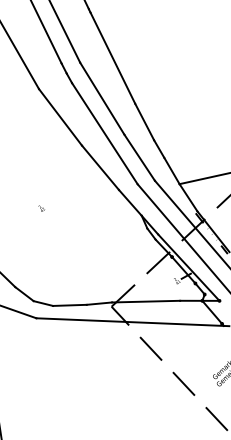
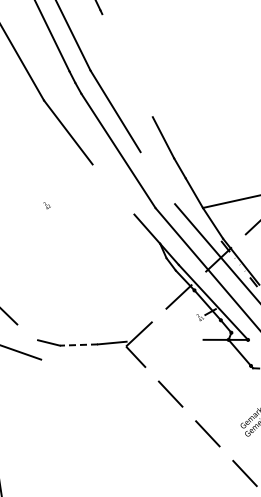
line: (112, 58) -> (127, 65), removed
line: (139, 158) -> (157, 178), removed
line: (100, 167) -> (113, 189), removed
text: (41, 208) -> (46, 205), moved
line: (24, 294) -> (27, 332), removed
line: (145, 301) -> (164, 340), removed
line: (69, 305) -> (78, 345), solid -> dashed
line: (130, 321) -> (147, 363), removed

